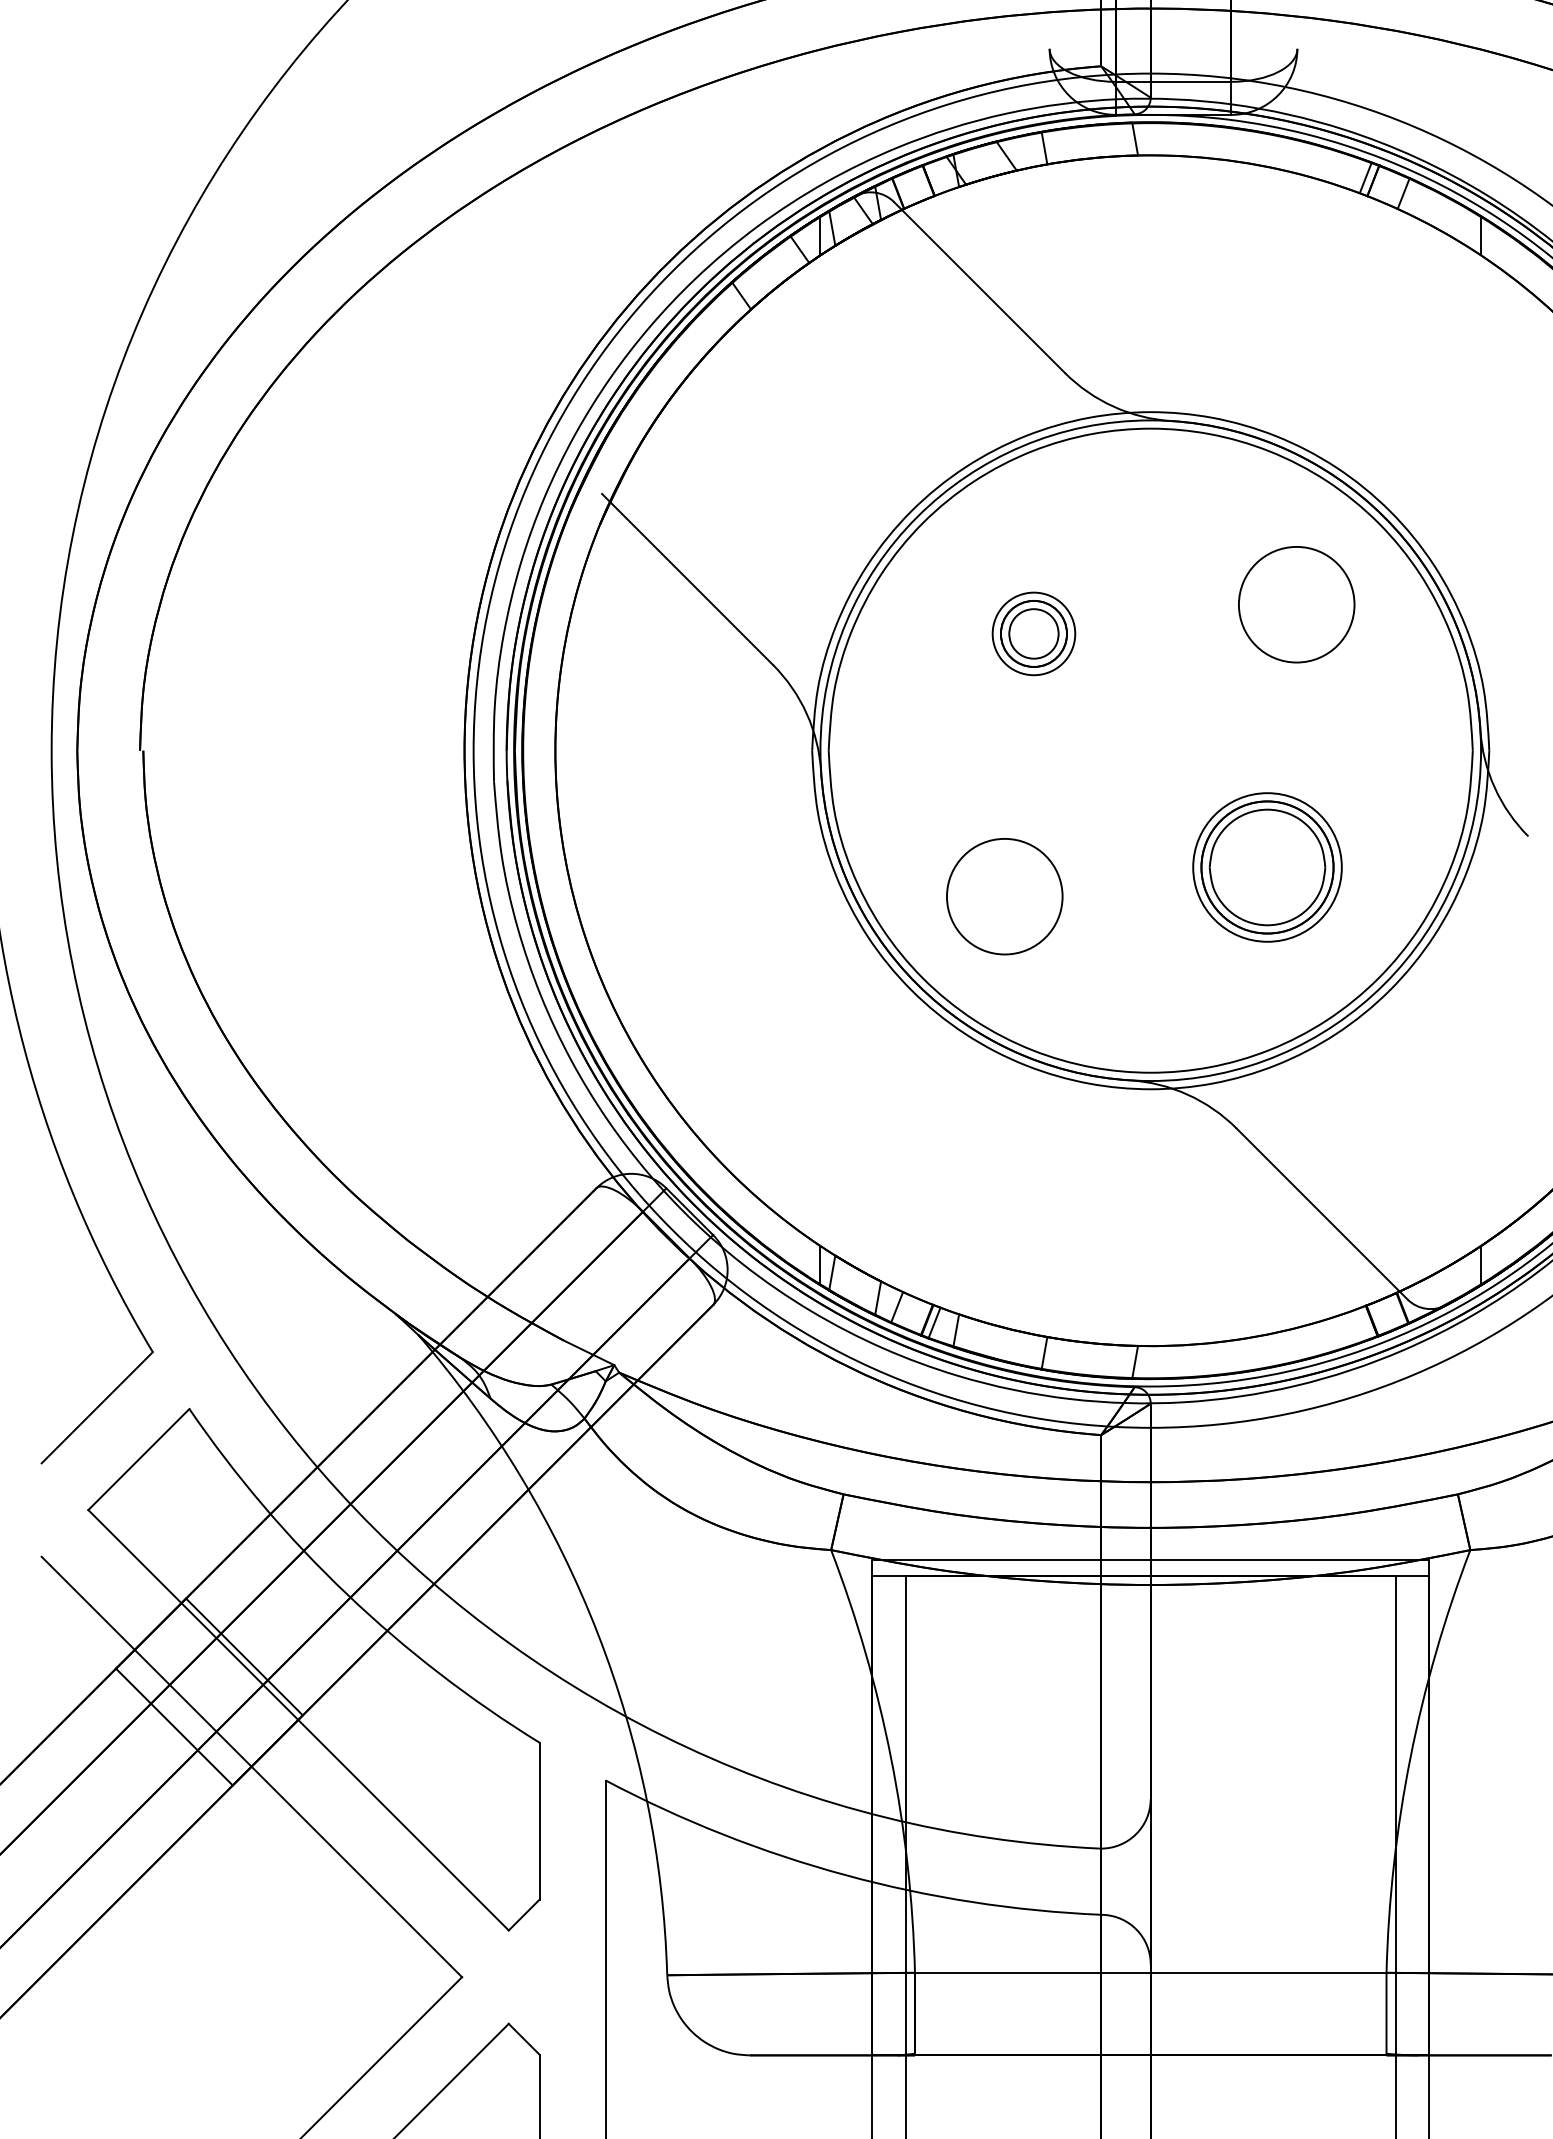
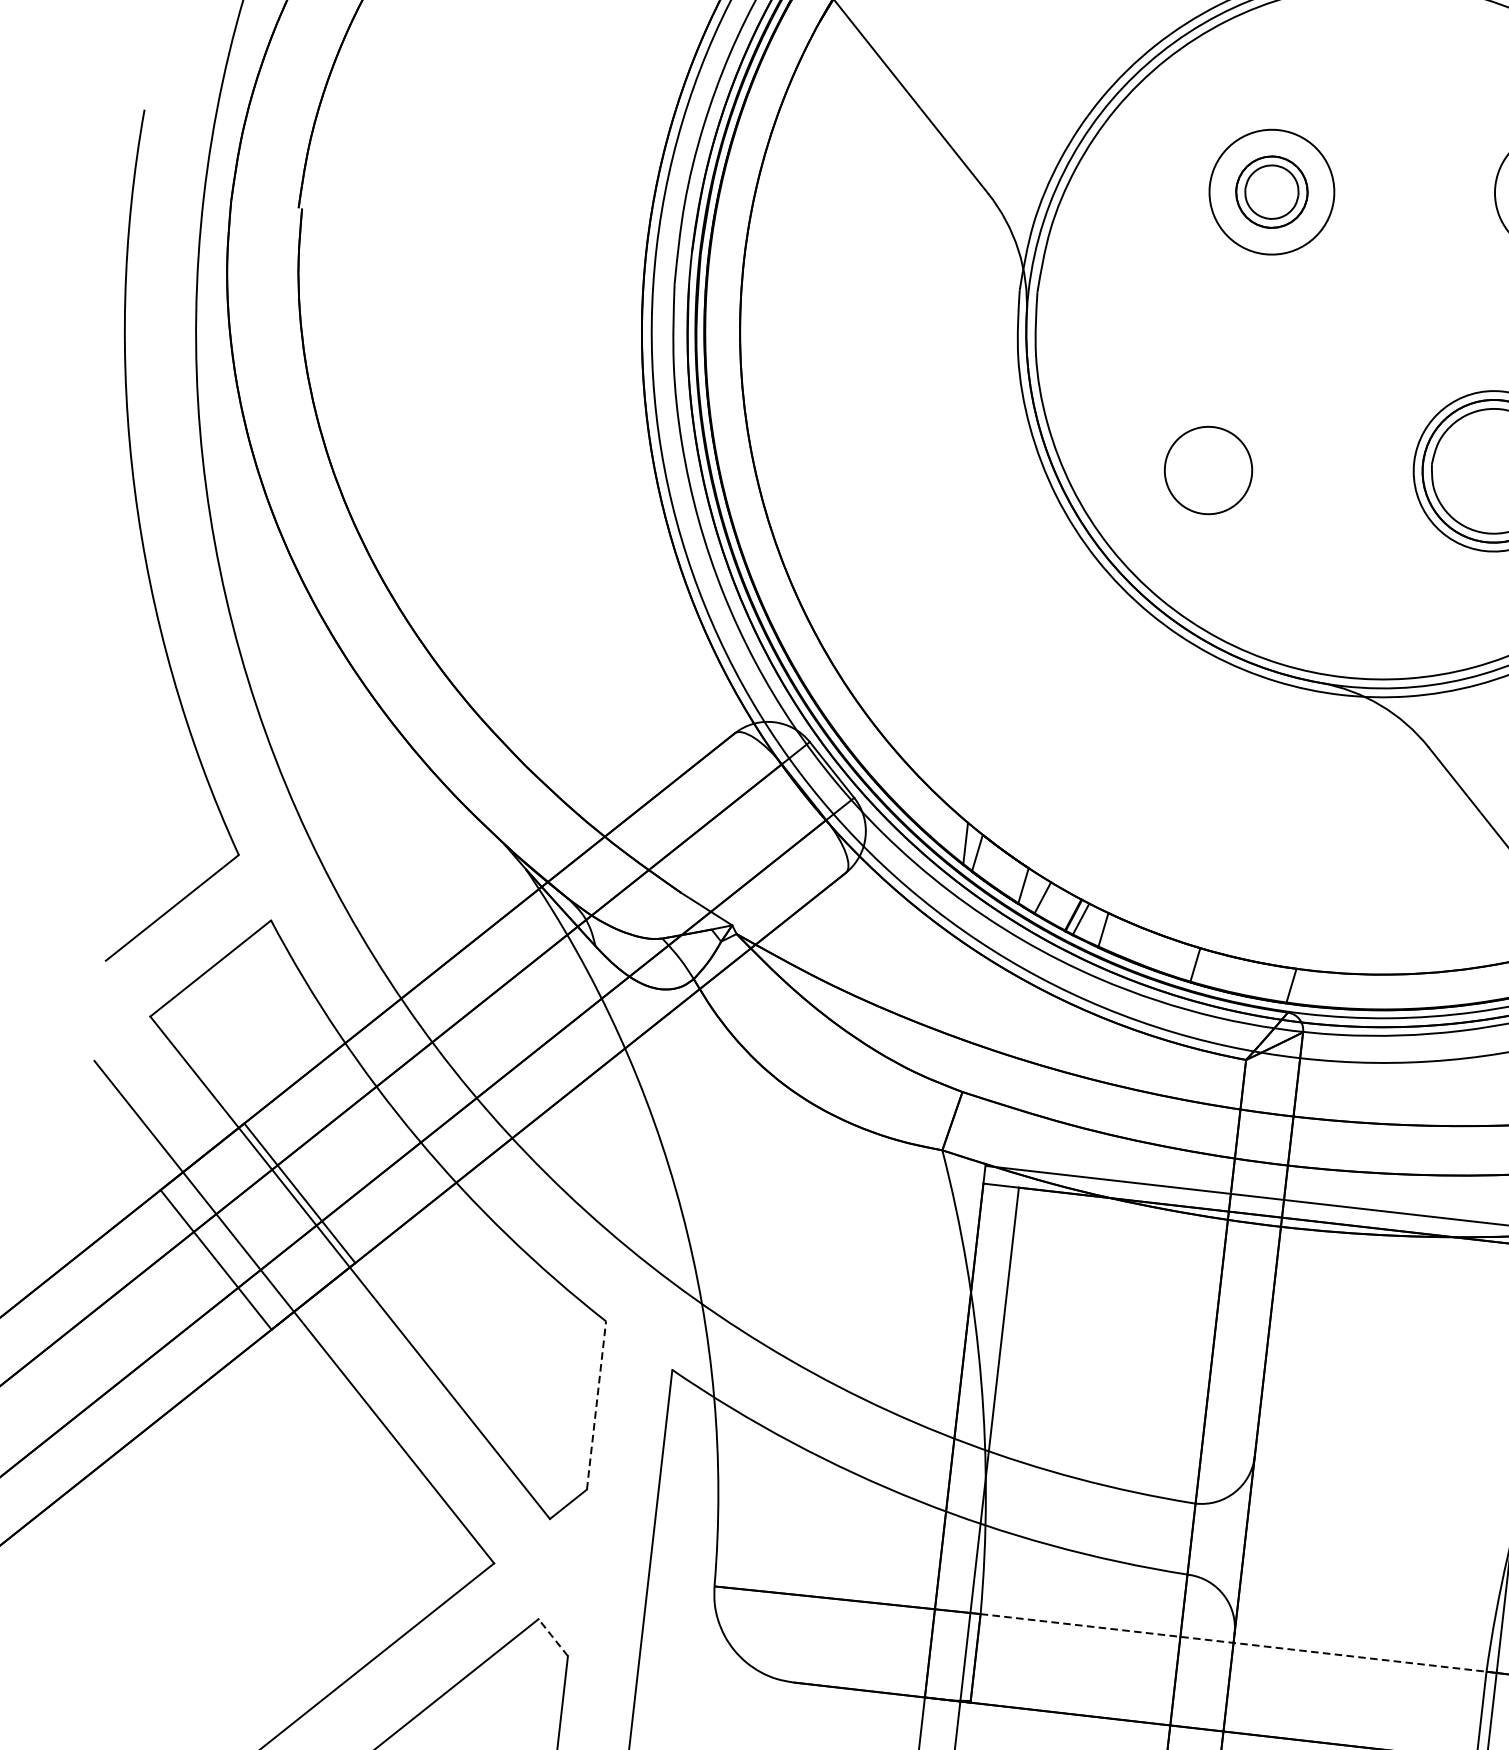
circle: (1033, 633) -> (1271, 191), size x1.4
circle: (1004, 896) -> (1208, 470), size x0.7
line: (539, 1820) -> (596, 1404), solid -> dashed
line: (1150, 1972) -> (1233, 1642), solid -> dashed
line: (524, 2039) -> (553, 1637), solid -> dashed

